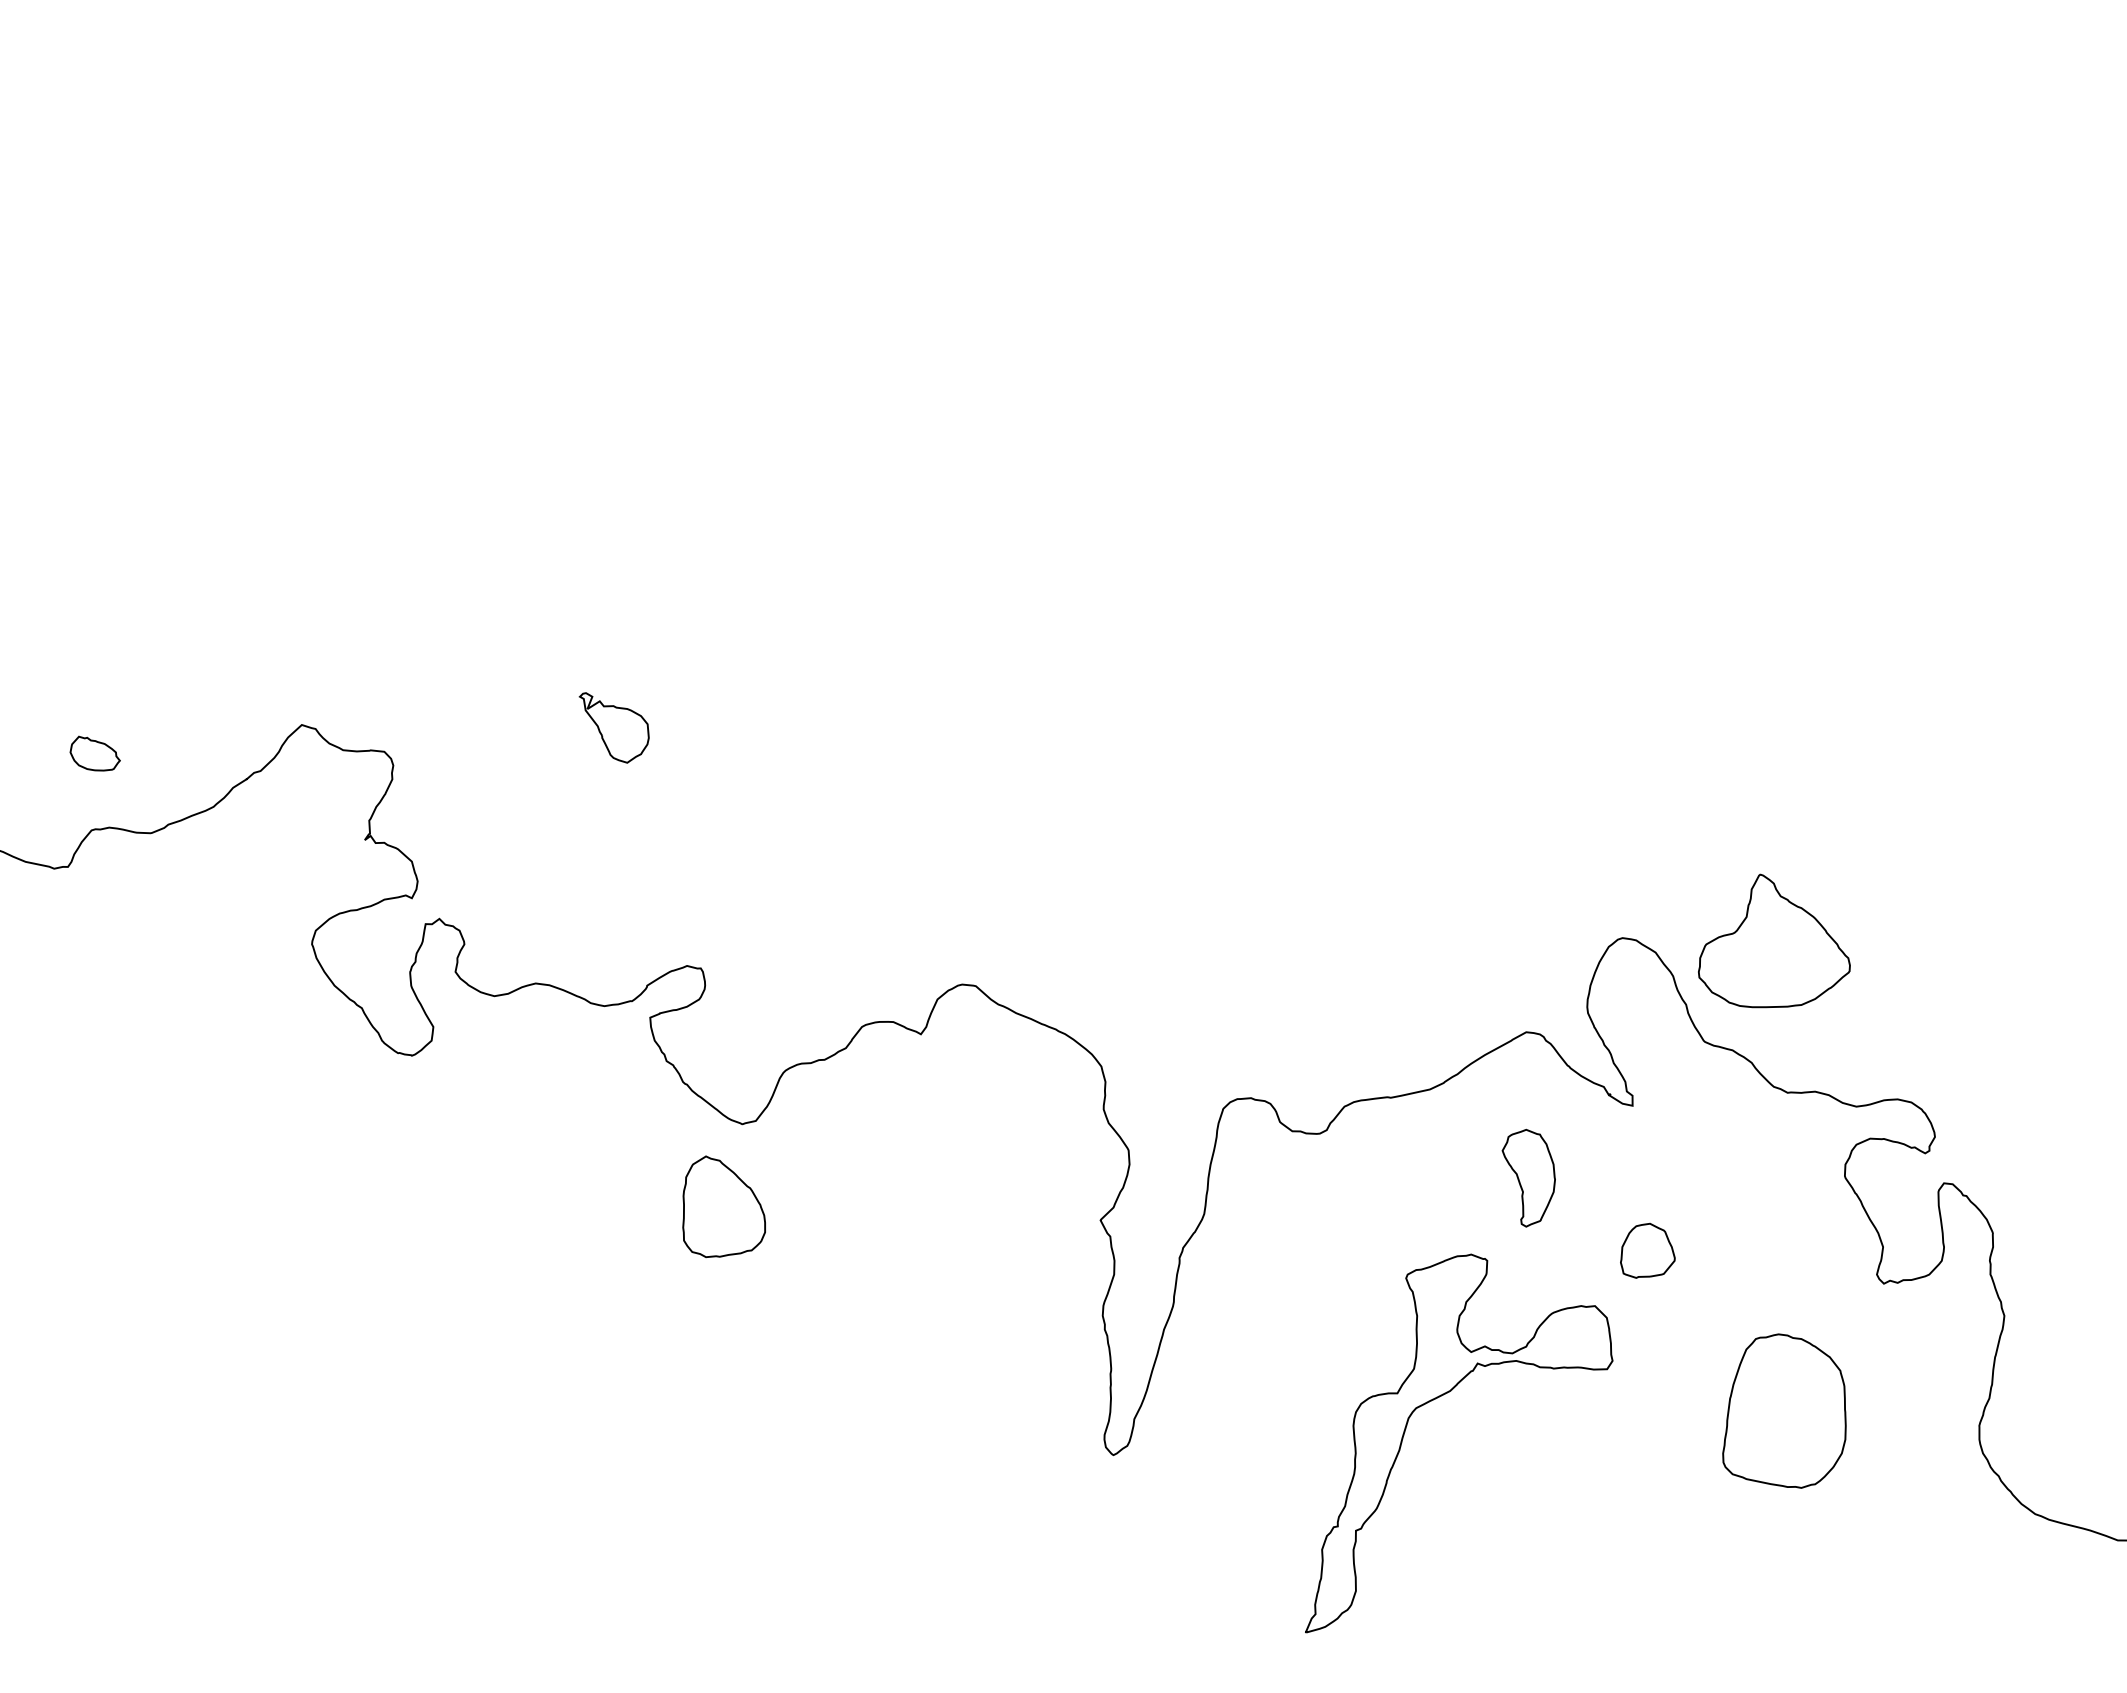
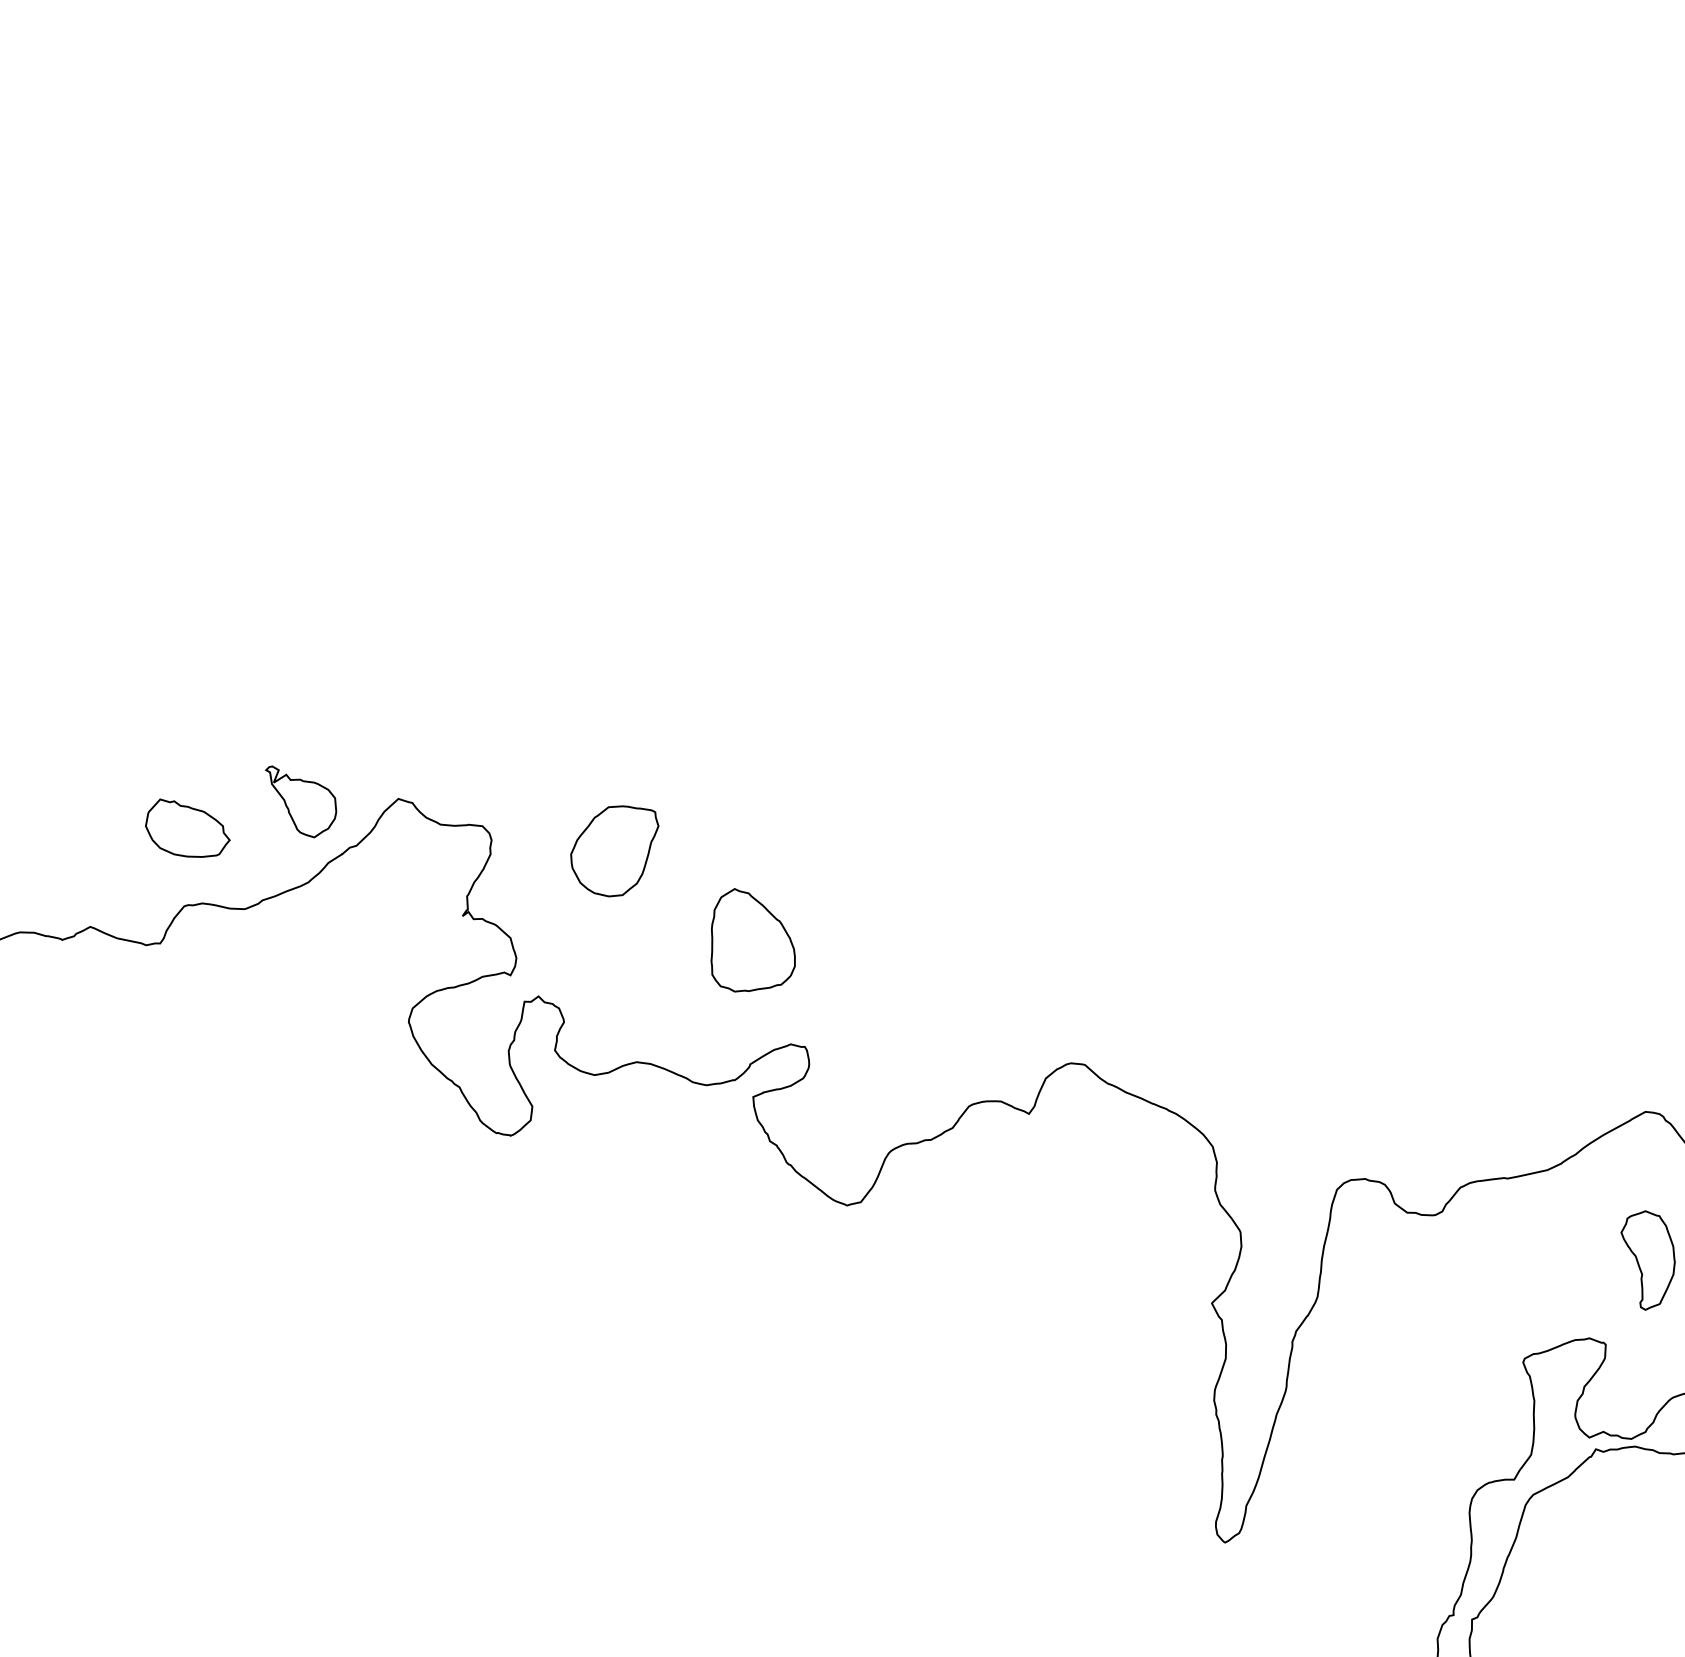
part: (613, 727) -> (300, 801), moved
part: (95, 753) -> (188, 827), size x1.67
part: (513, 776) -> (614, 851), added
part: (723, 1206) -> (752, 939), moved

